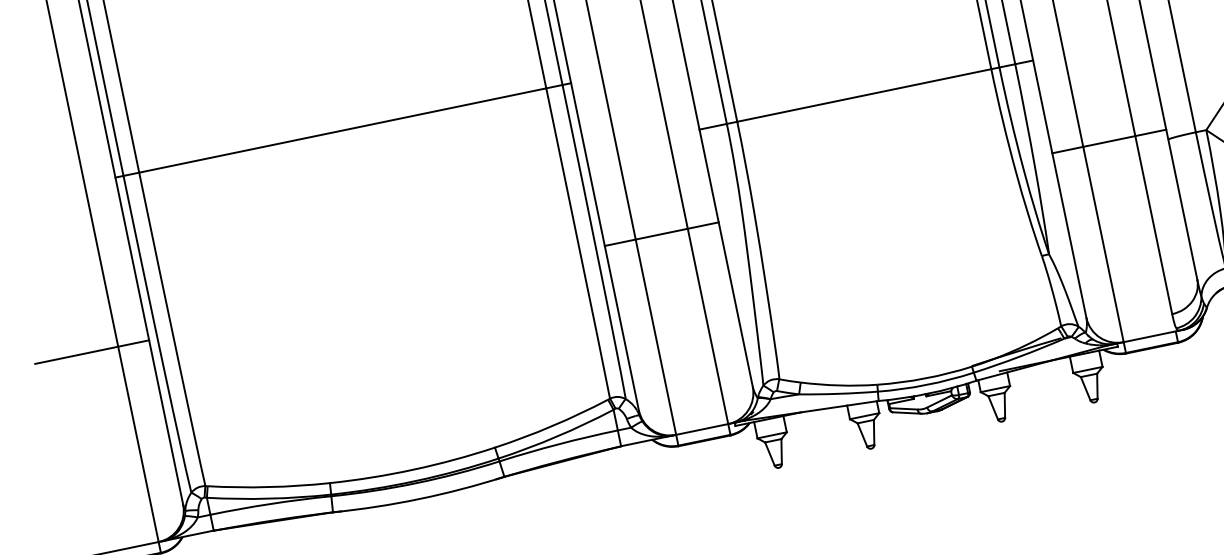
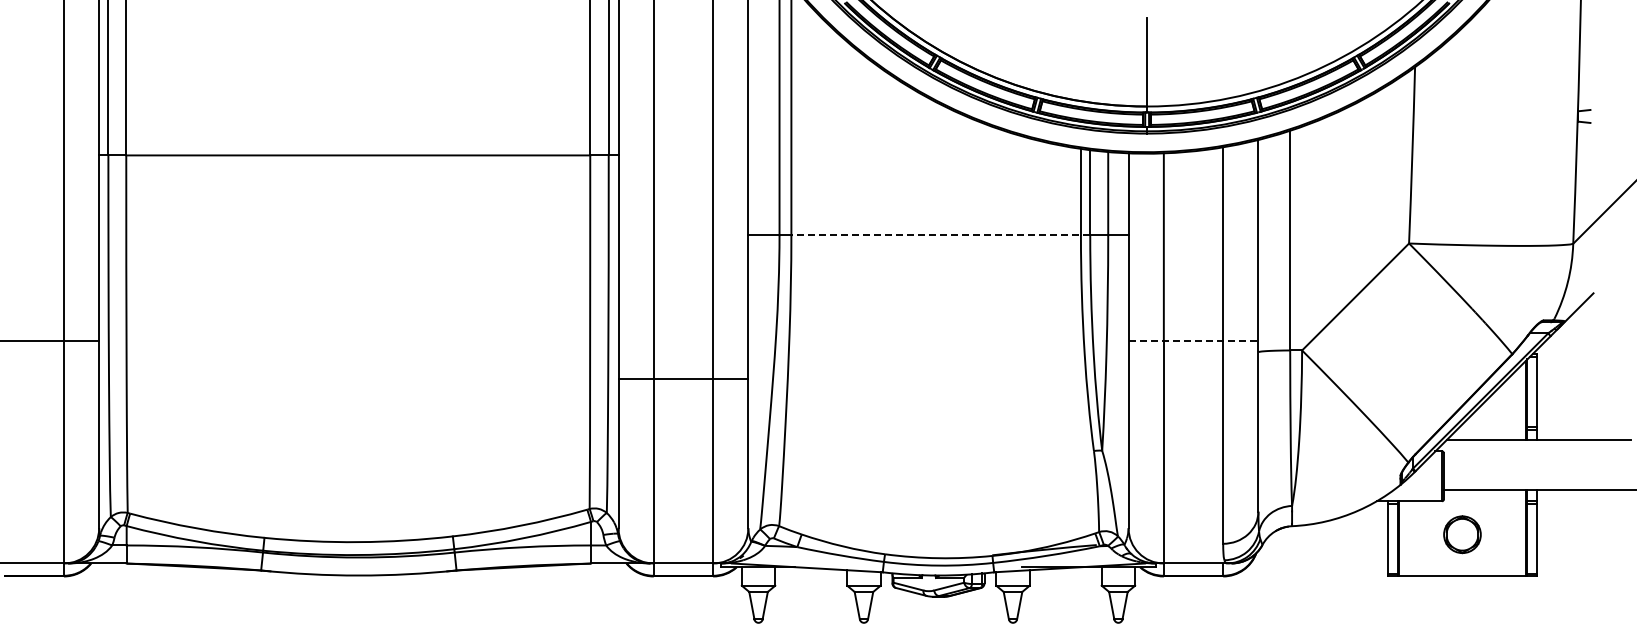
line: (868, 94) -> (940, 235), solid -> dashed
line: (1109, 141) -> (1193, 340), solid -> dashed
line: (661, 233) -> (683, 378), moved

